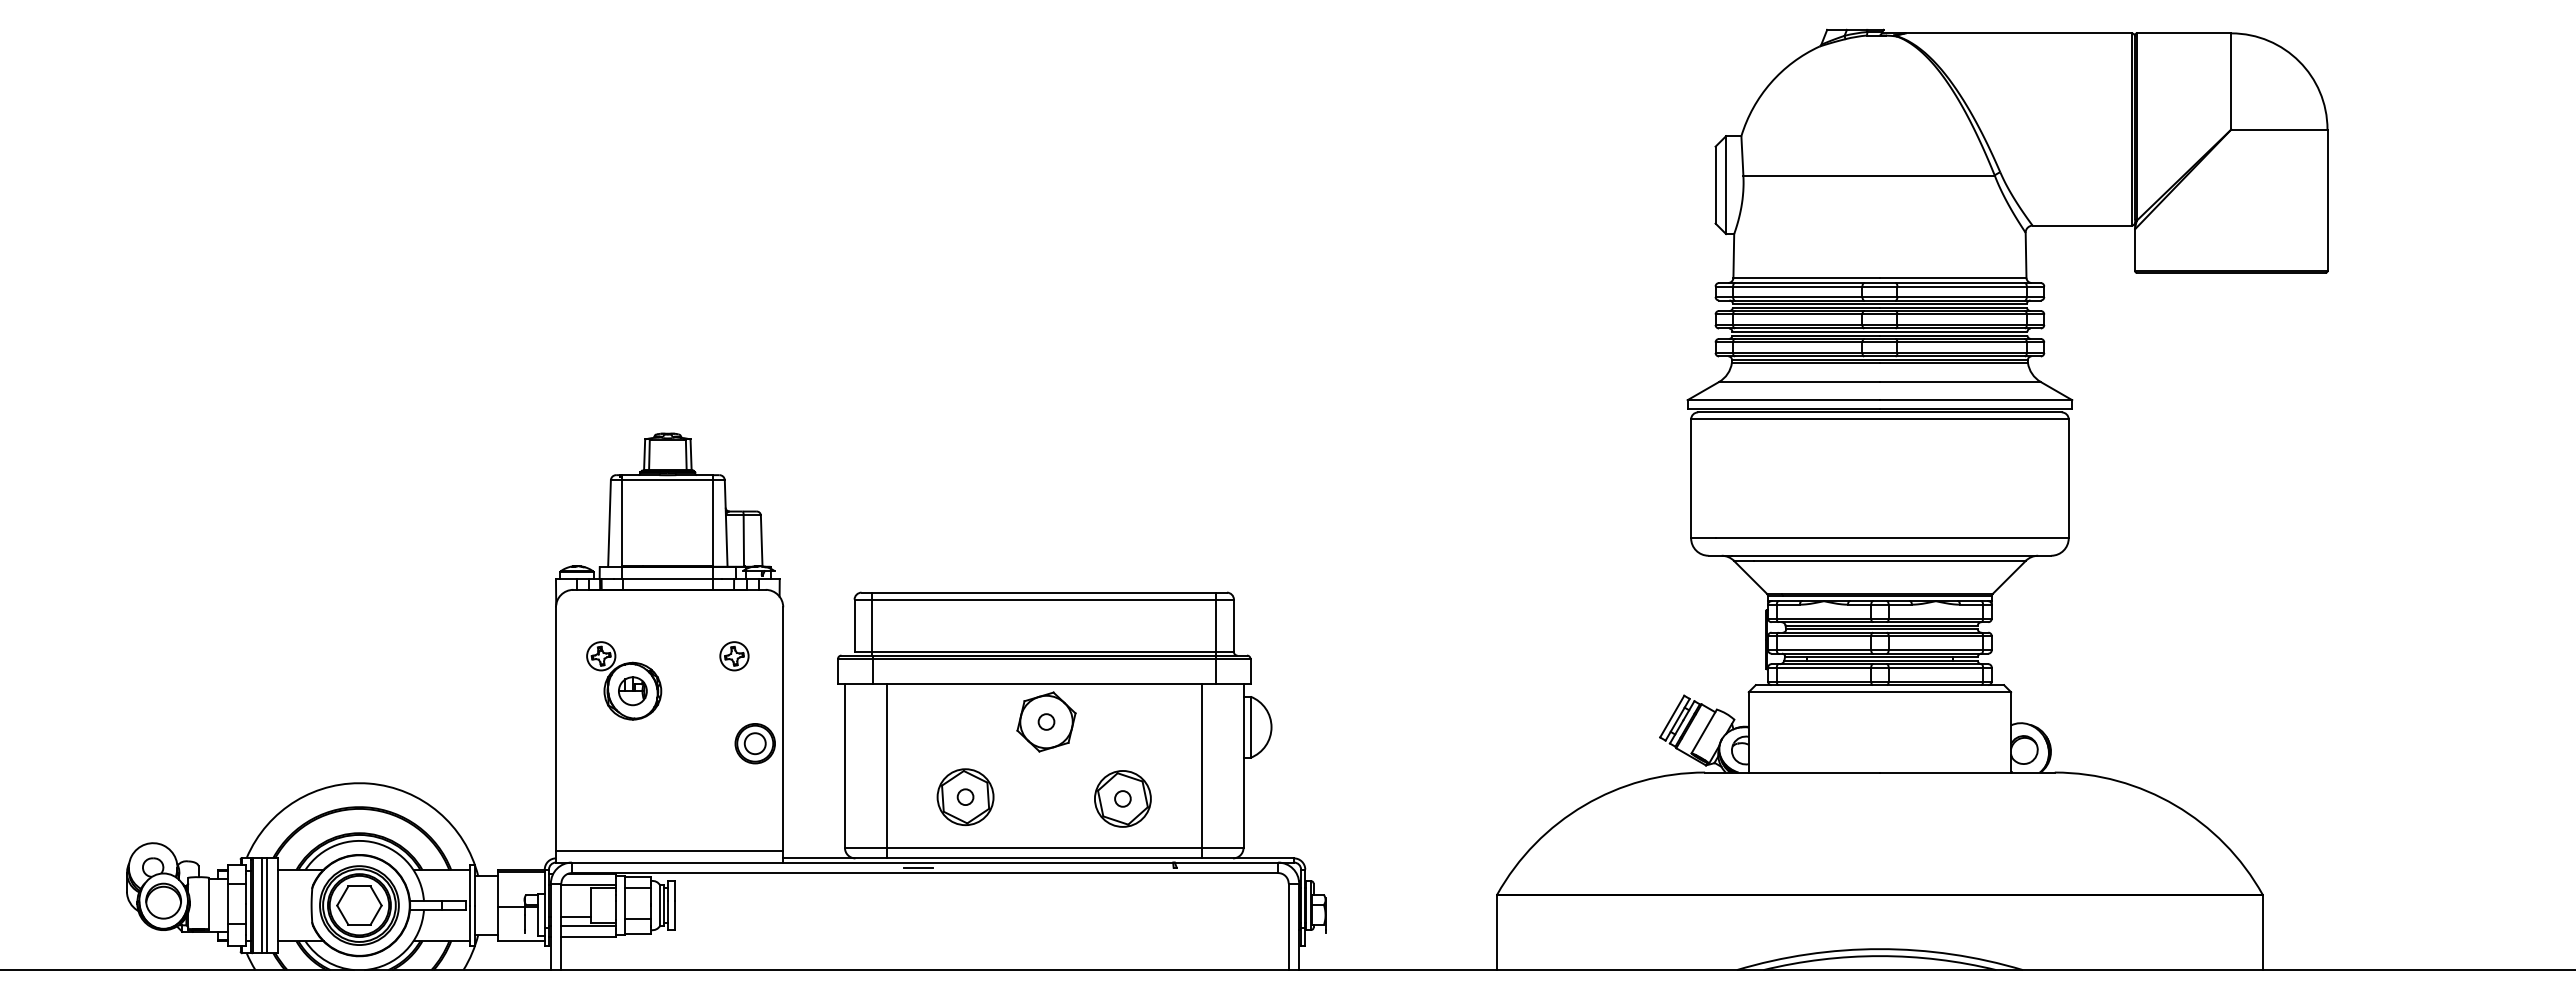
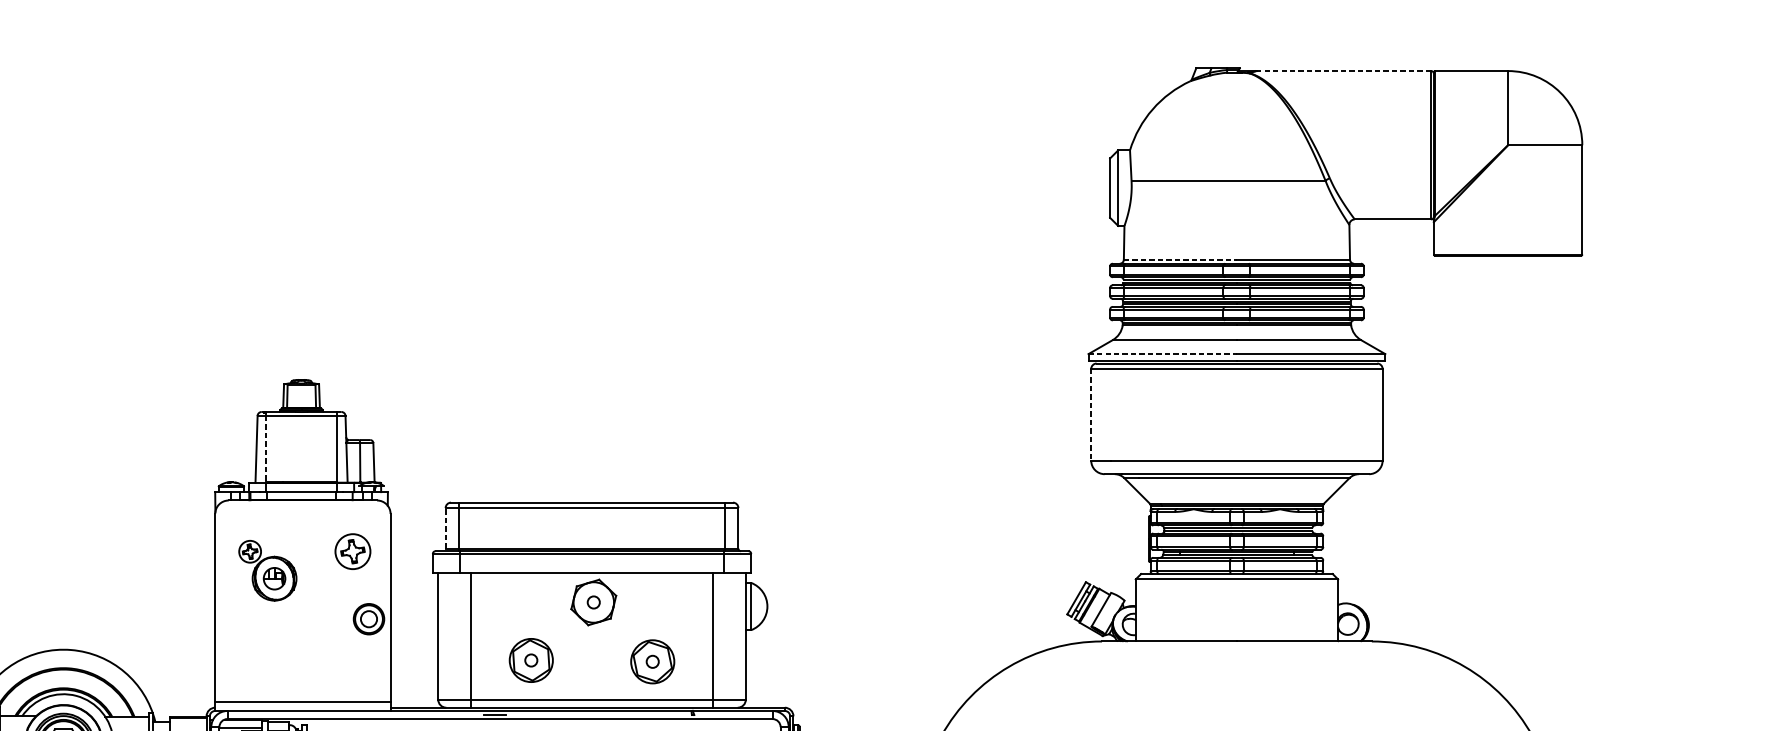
line: (2018, 33) -> (1343, 71), solid -> dashed
line: (1807, 277) -> (1181, 259), solid -> dashed
line: (1784, 400) -> (1163, 354), solid -> dashed
line: (1691, 479) -> (1091, 415), solid -> dashed
line: (622, 523) -> (266, 449), solid -> dashed
line: (854, 625) -> (445, 528), solid -> dashed
part: (734, 656) -> (352, 551), size x1.6

